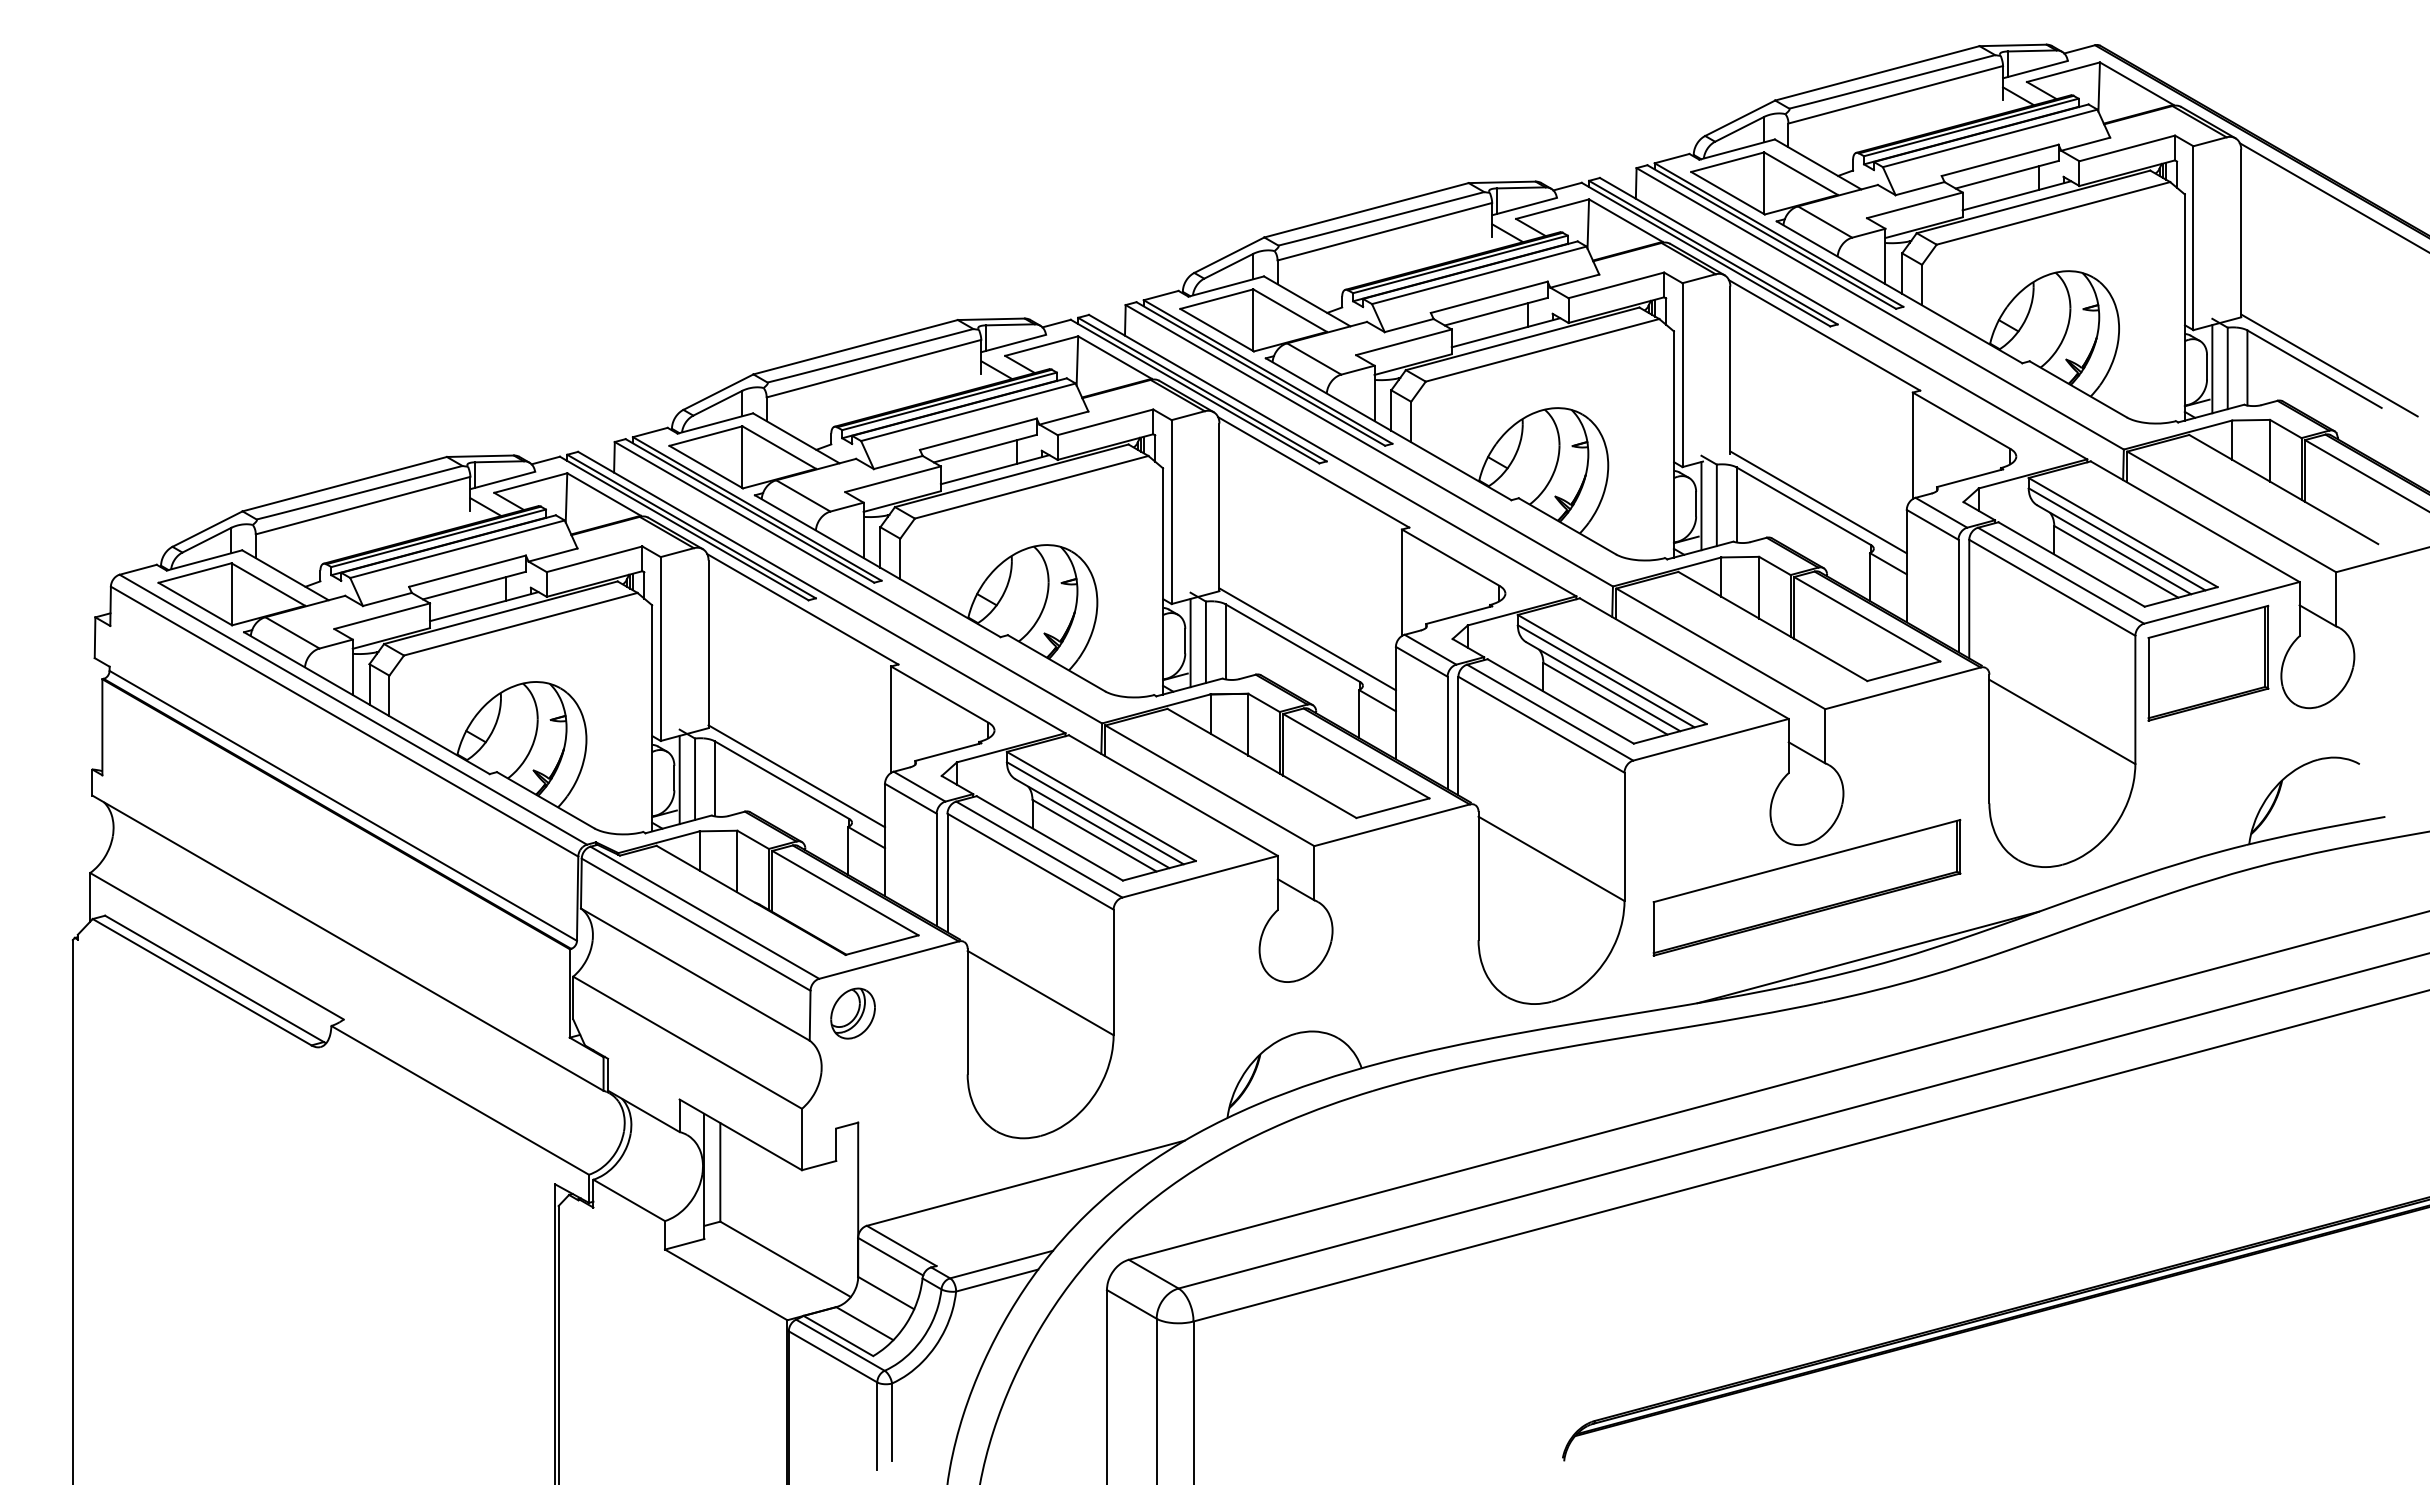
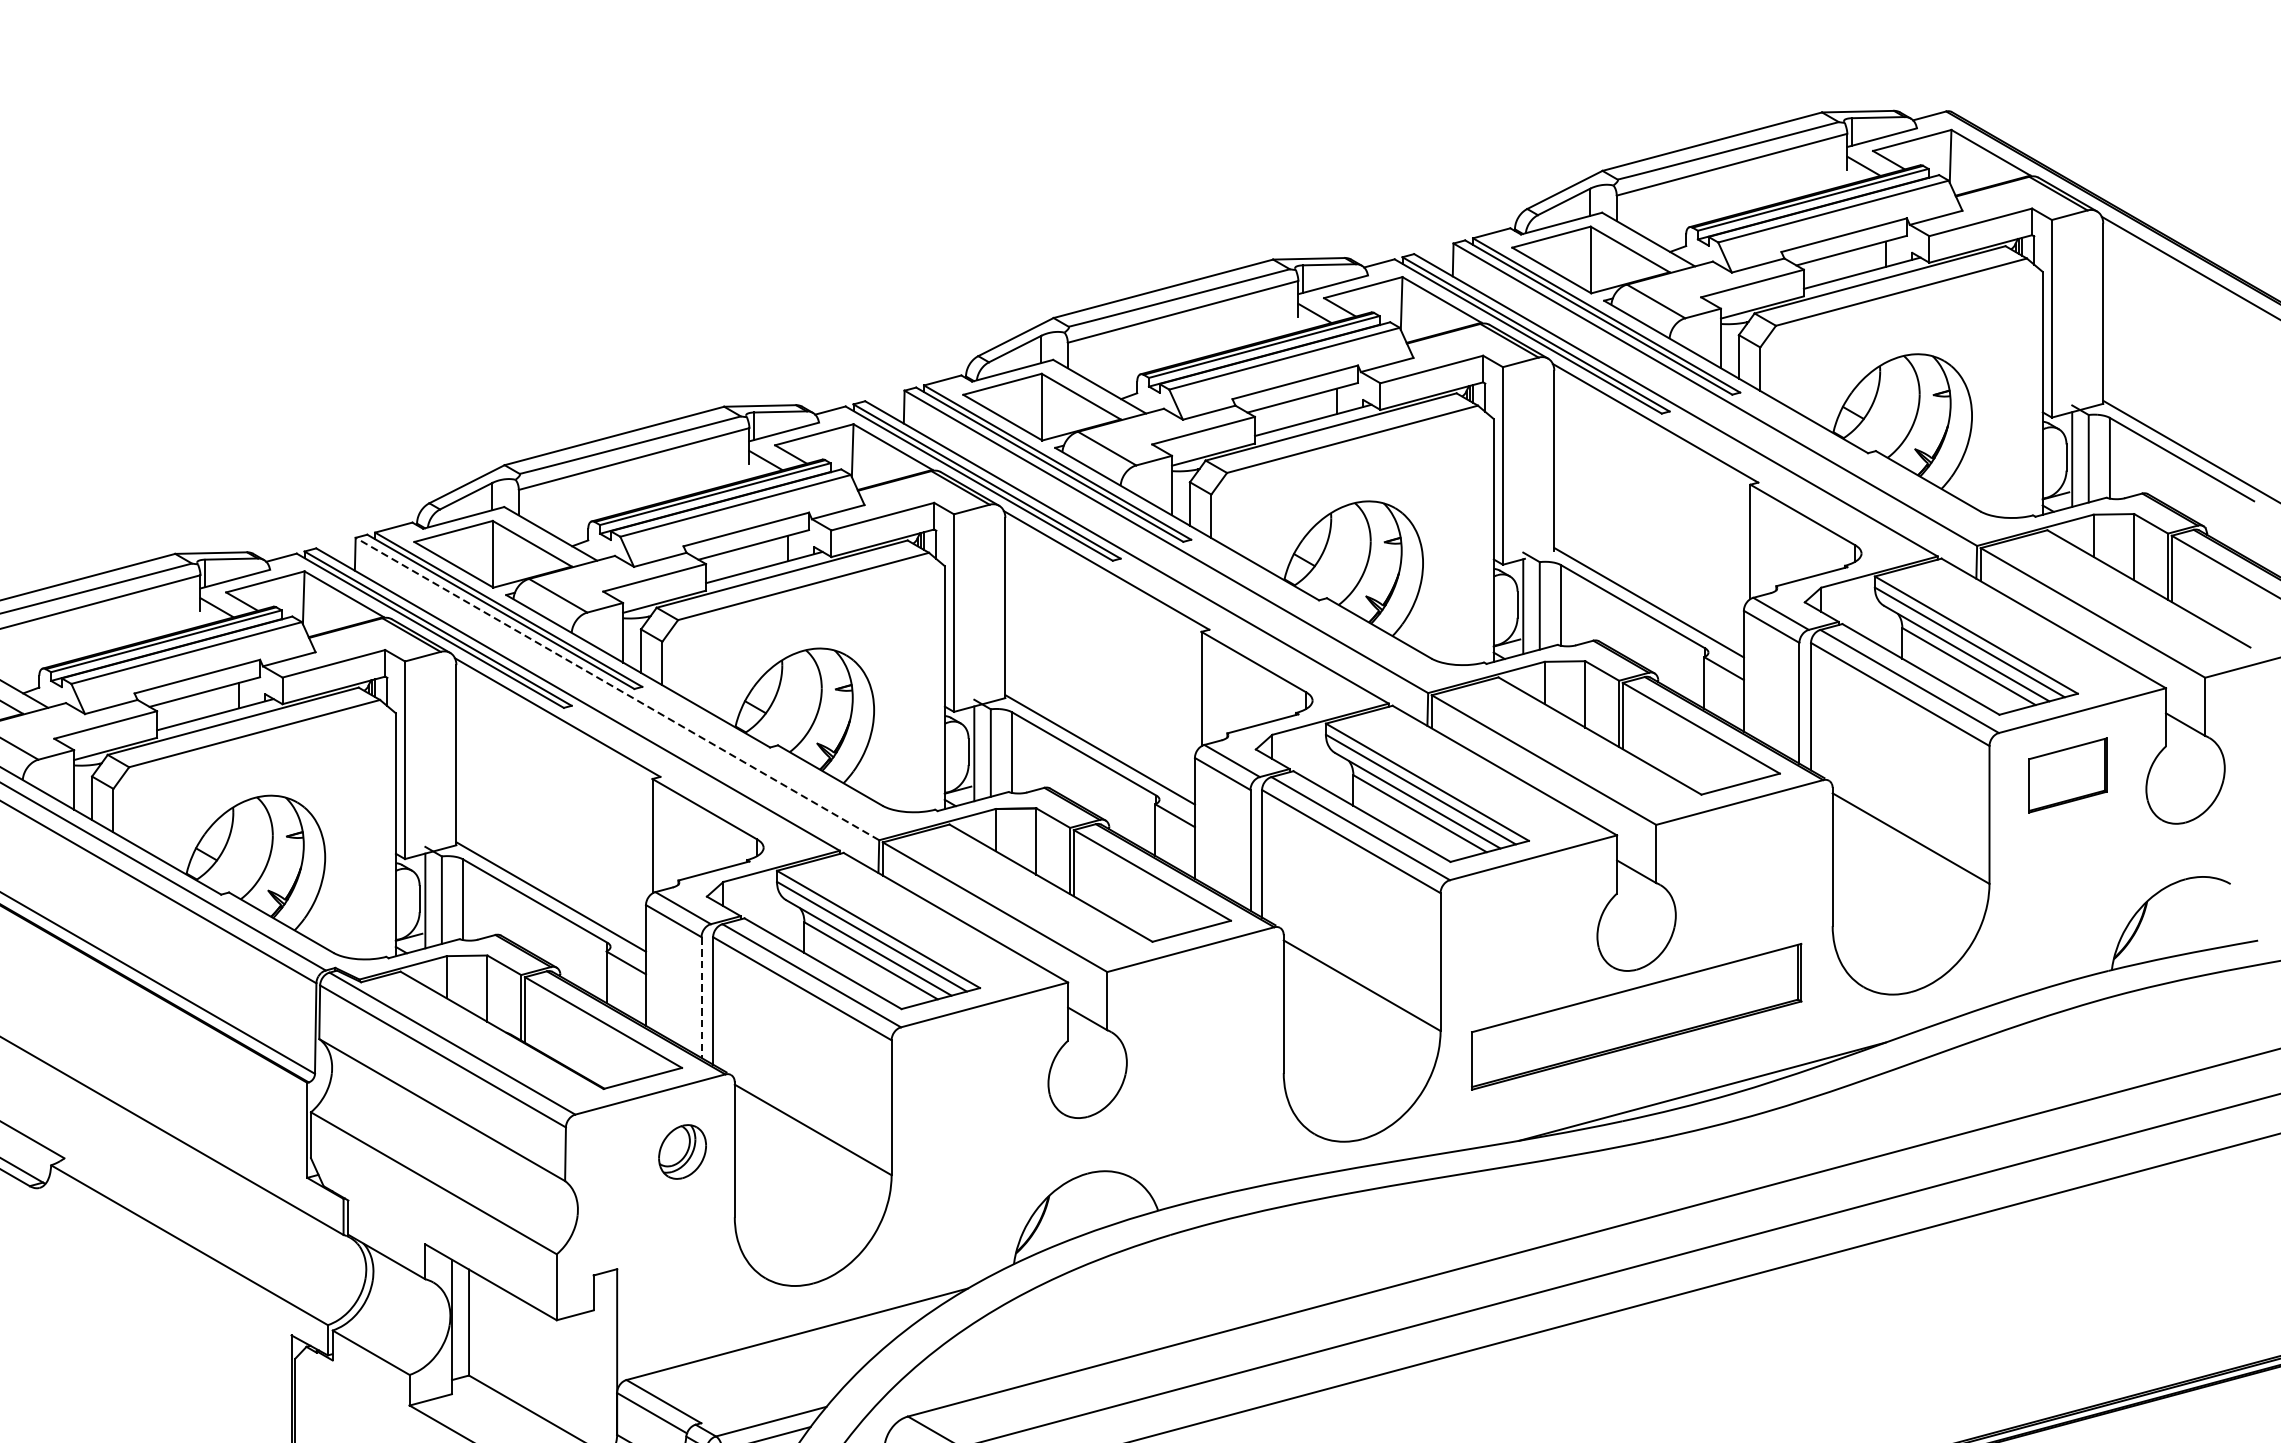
line: (858, 582) -> (617, 688), solid -> dashed
part: (2208, 662) -> (2068, 774), size x0.6
line: (936, 870) -> (701, 998), solid -> dashed
part: (852, 1013) -> (681, 1151), moved

